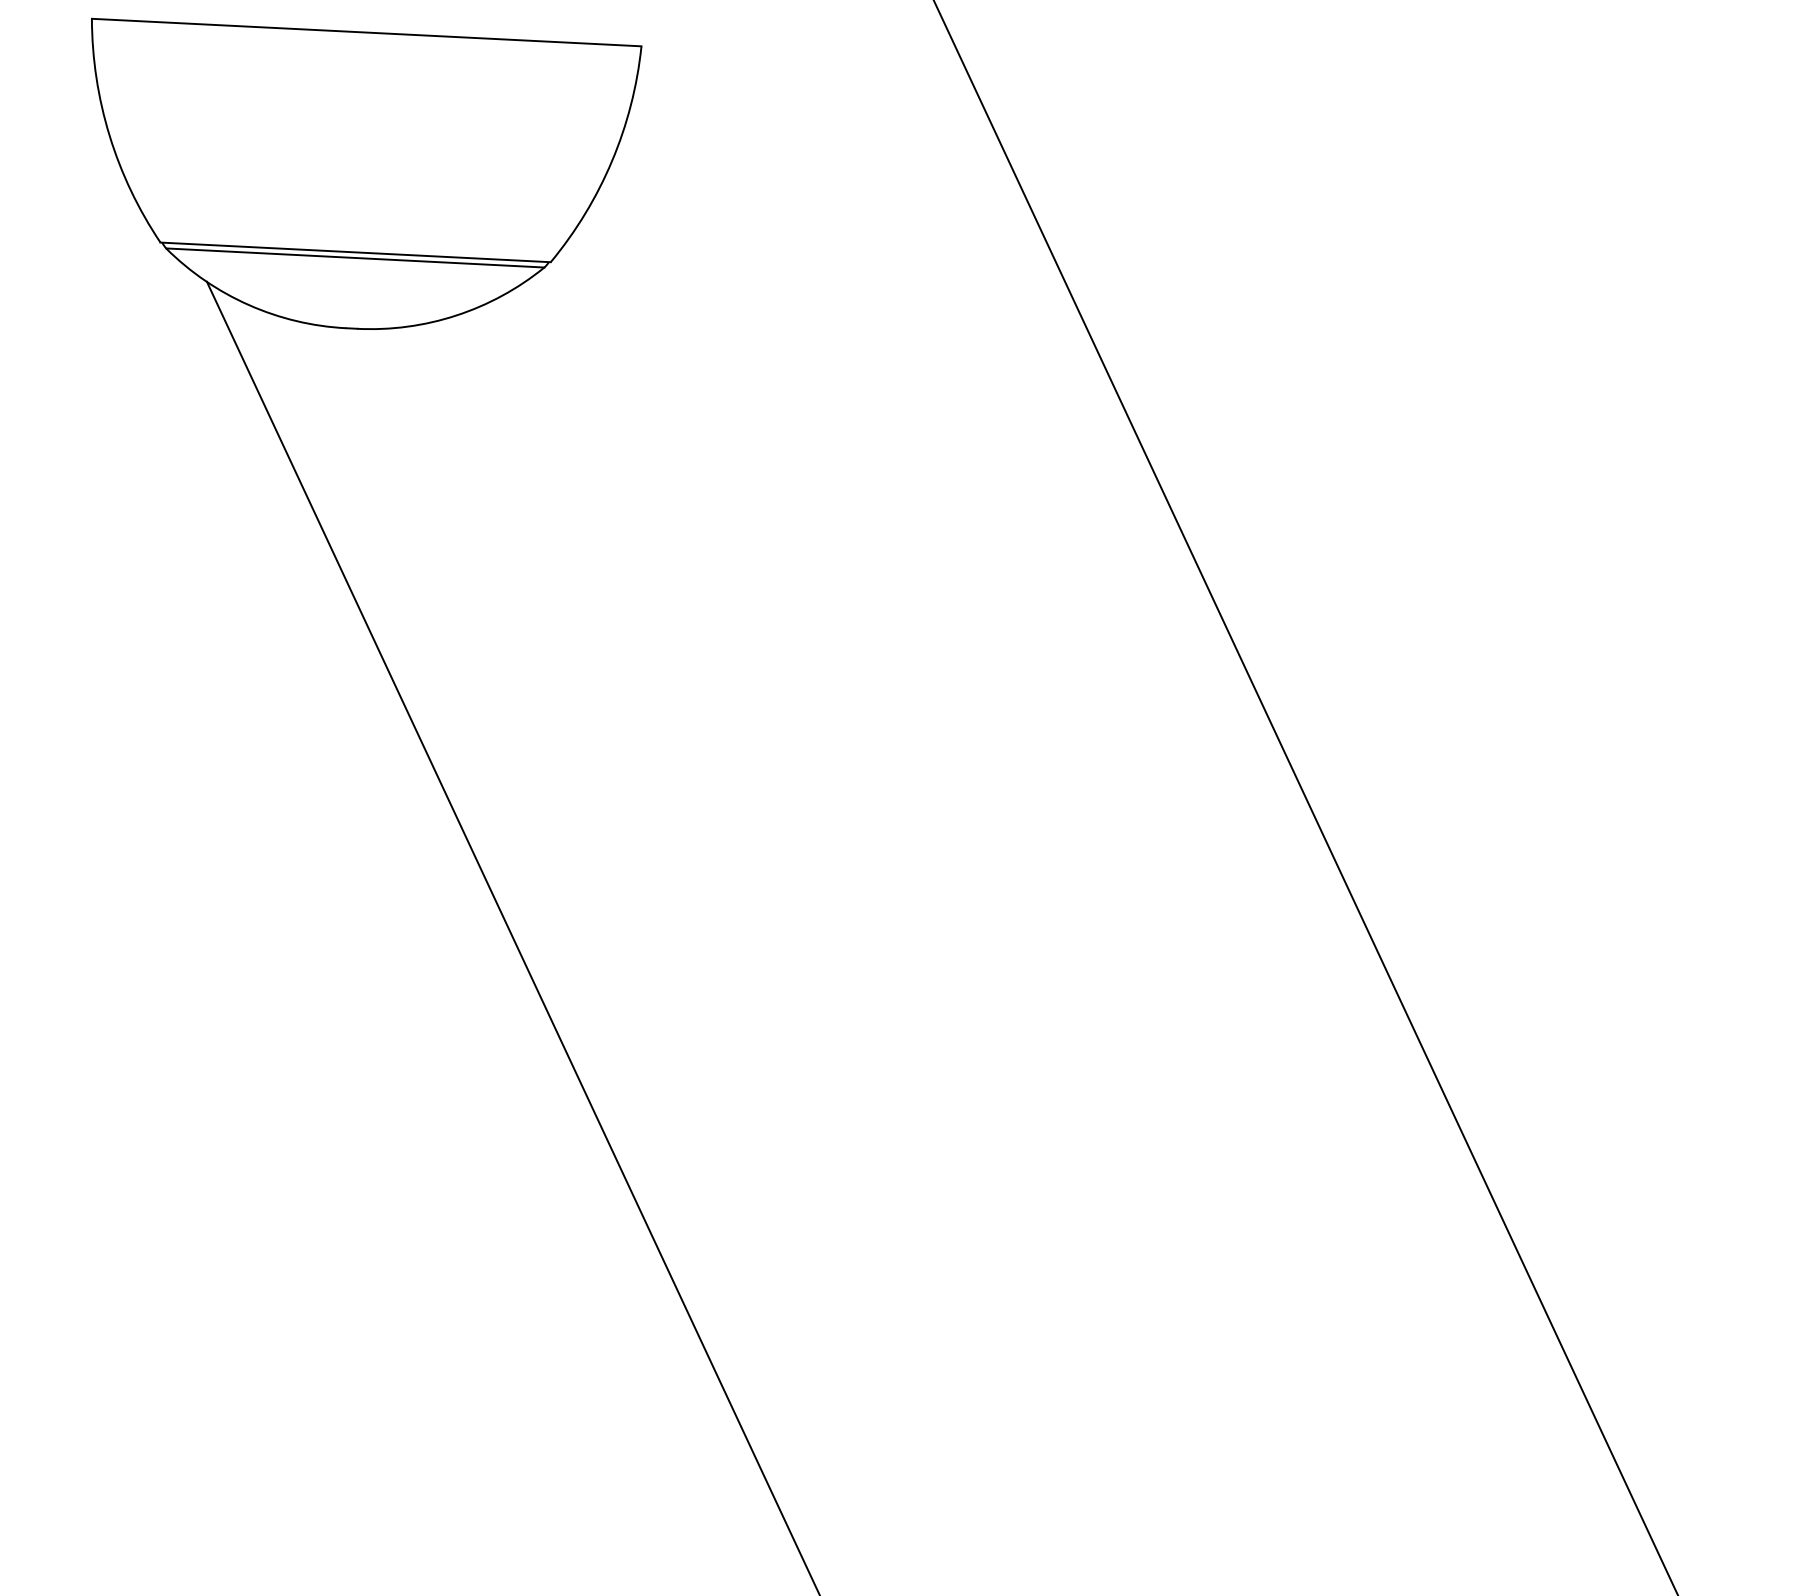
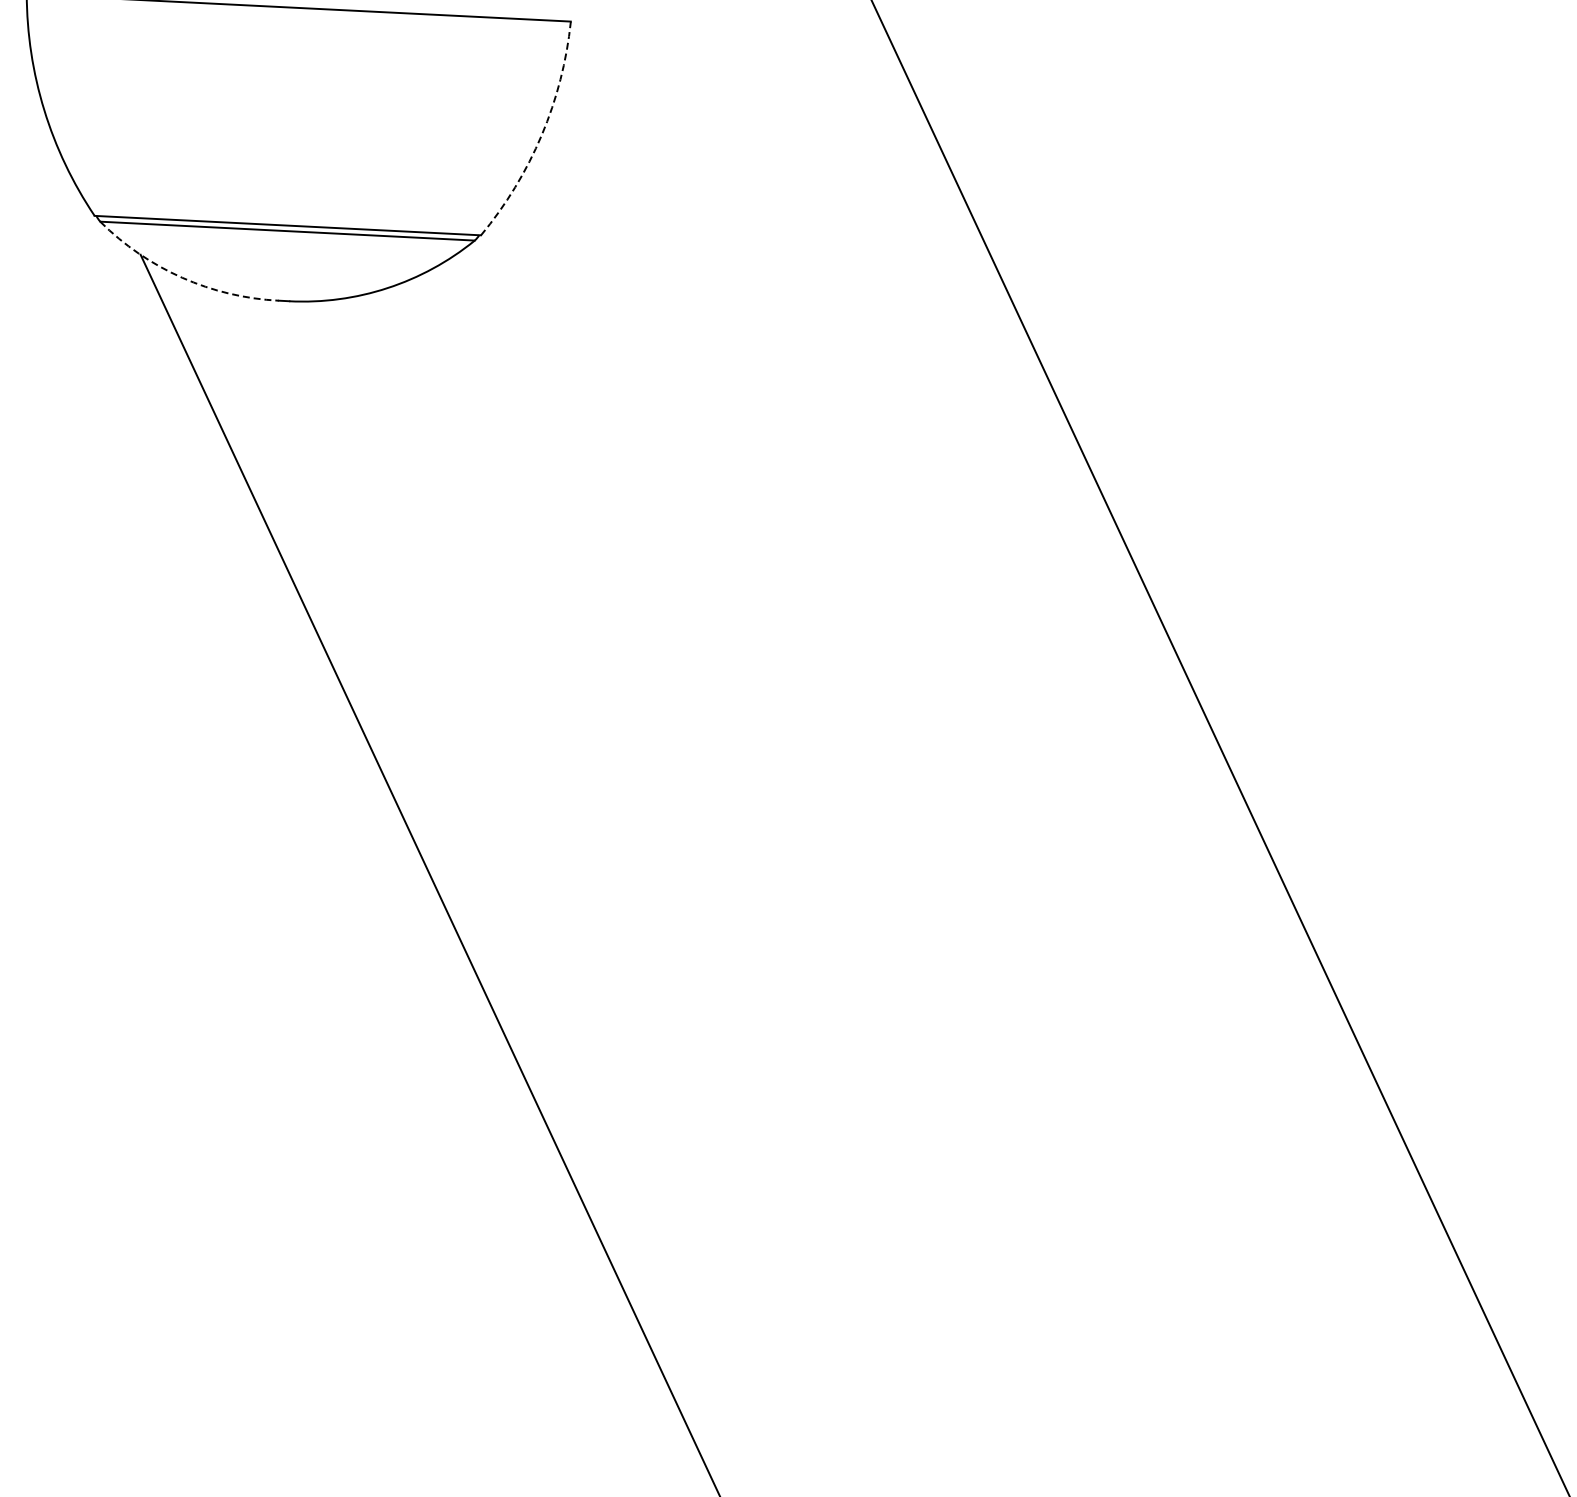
arc: (612, 161) -> (542, 135), solid -> dashed
arc: (248, 305) -> (181, 278), solid -> dashed

